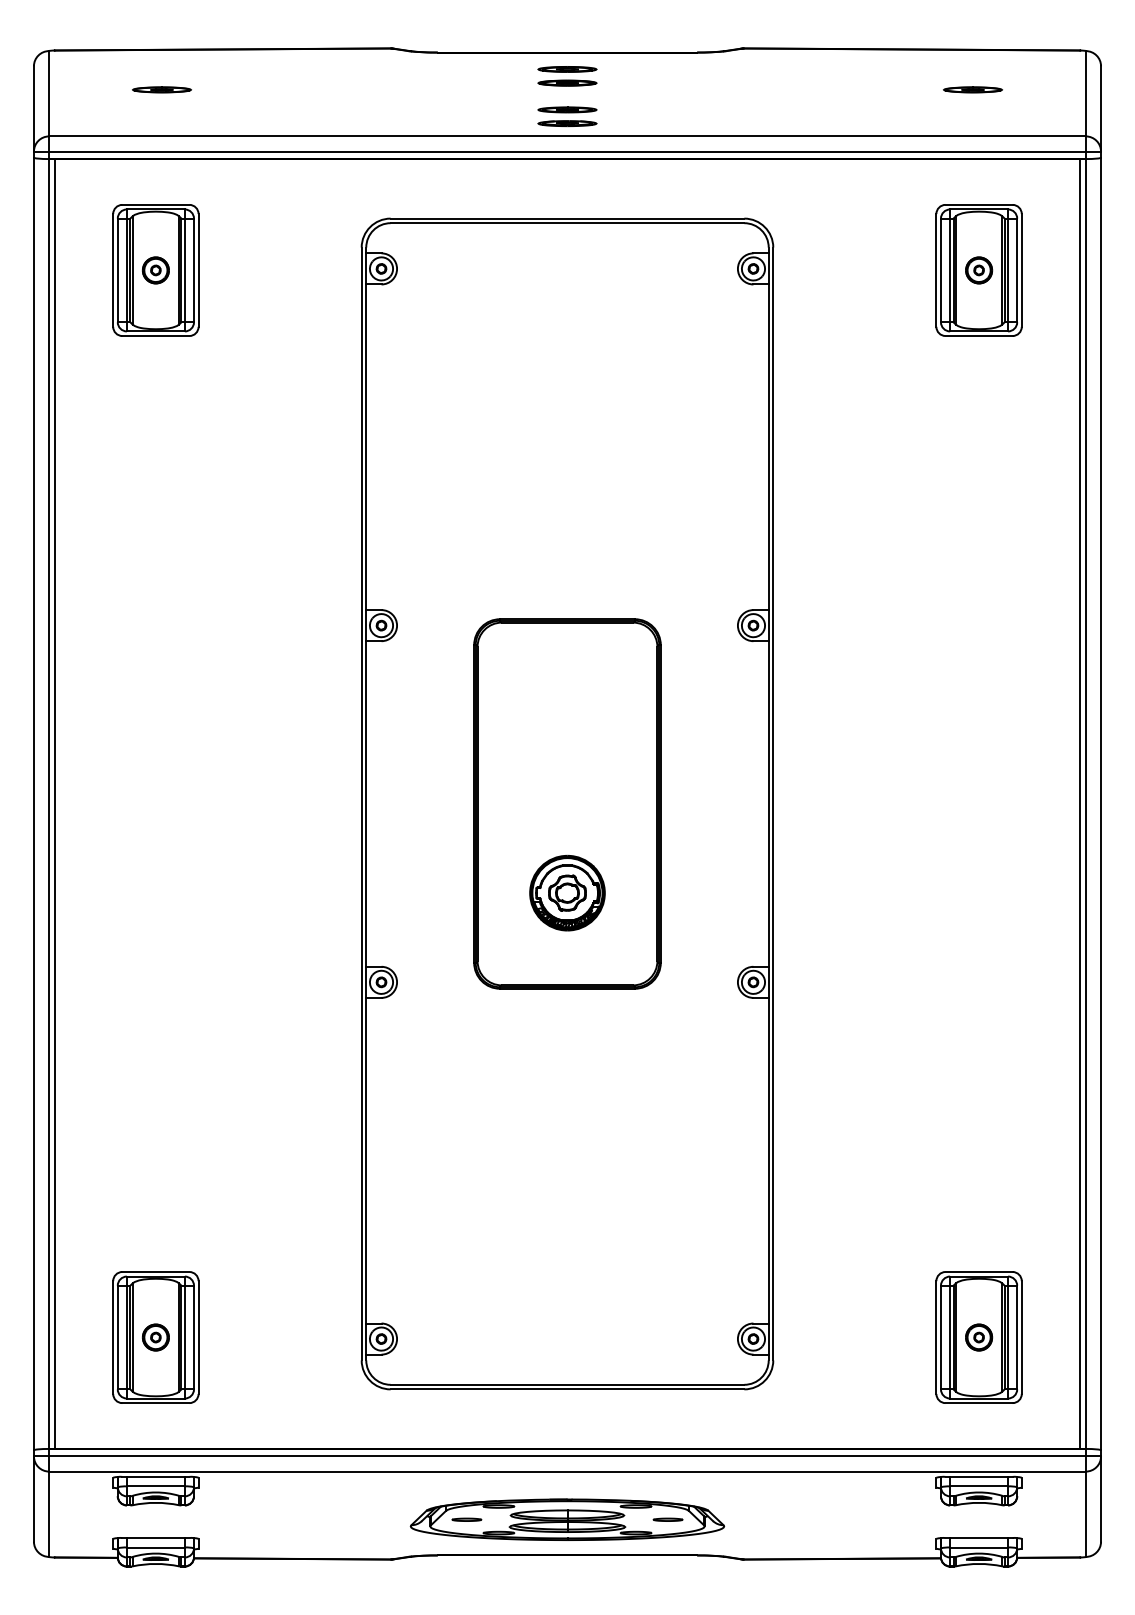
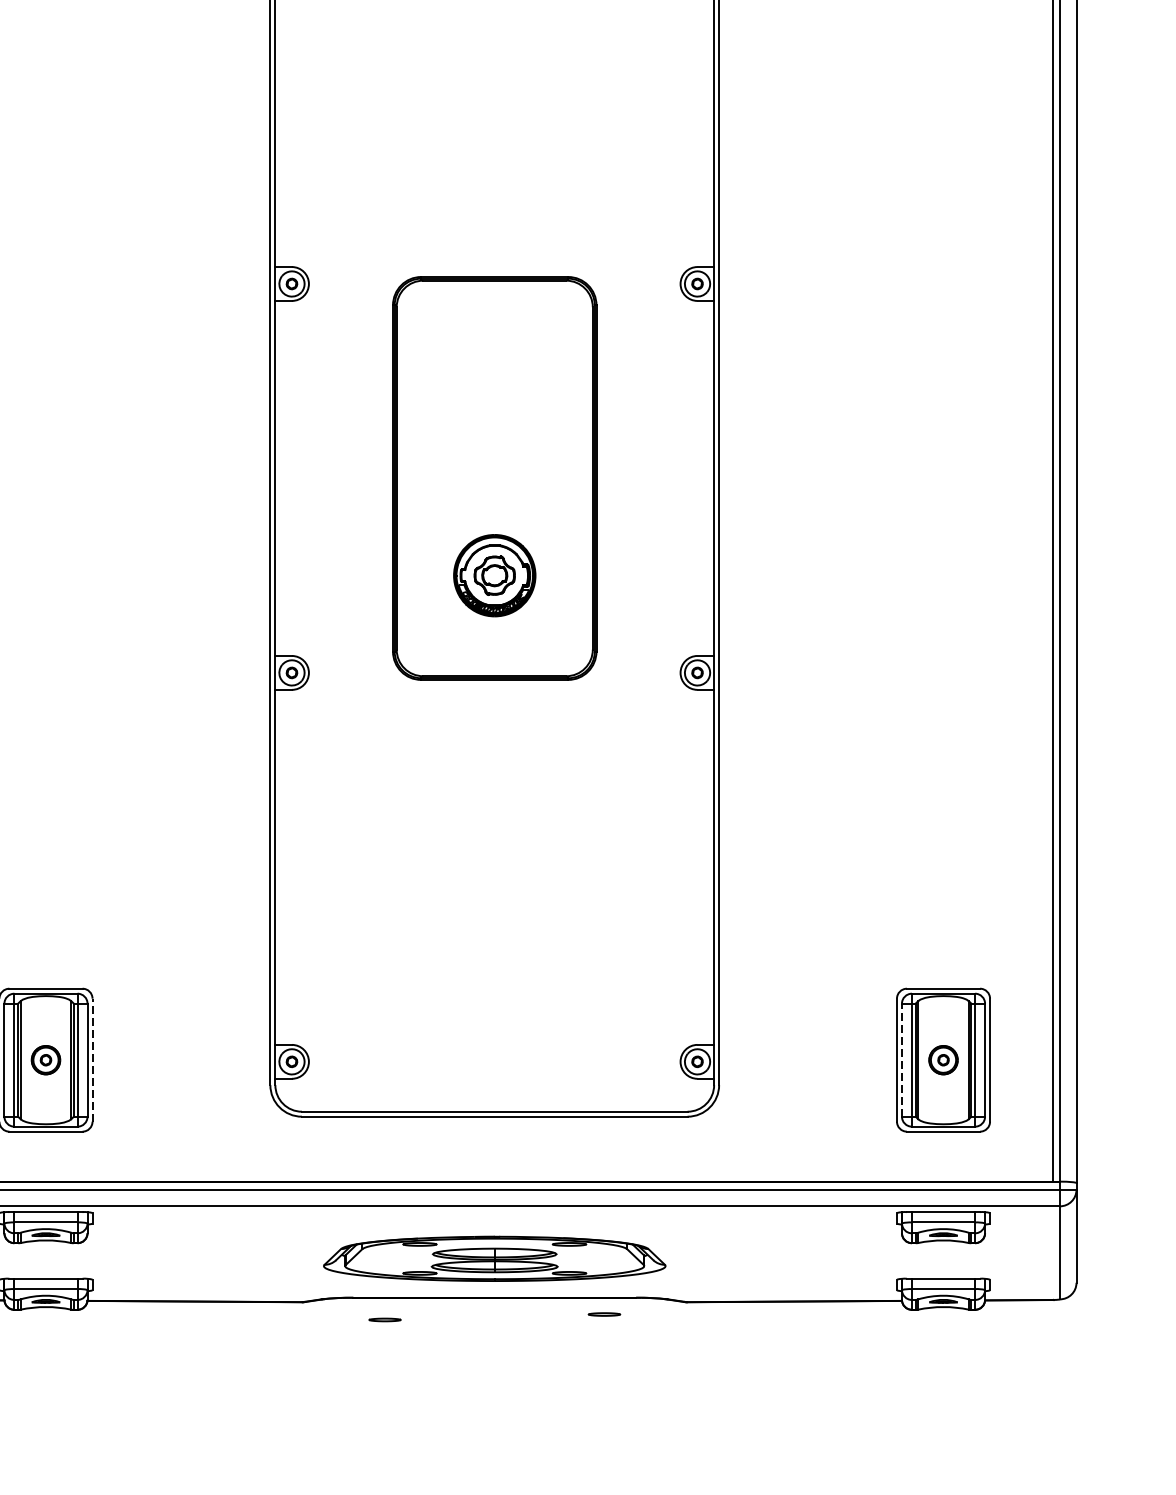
line: (198, 1337) -> (92, 1060), solid -> dashed
line: (940, 1337) -> (901, 1060), solid -> dashed
line: (466, 1519) -> (384, 1319), moved
line: (667, 1519) -> (603, 1314), moved

